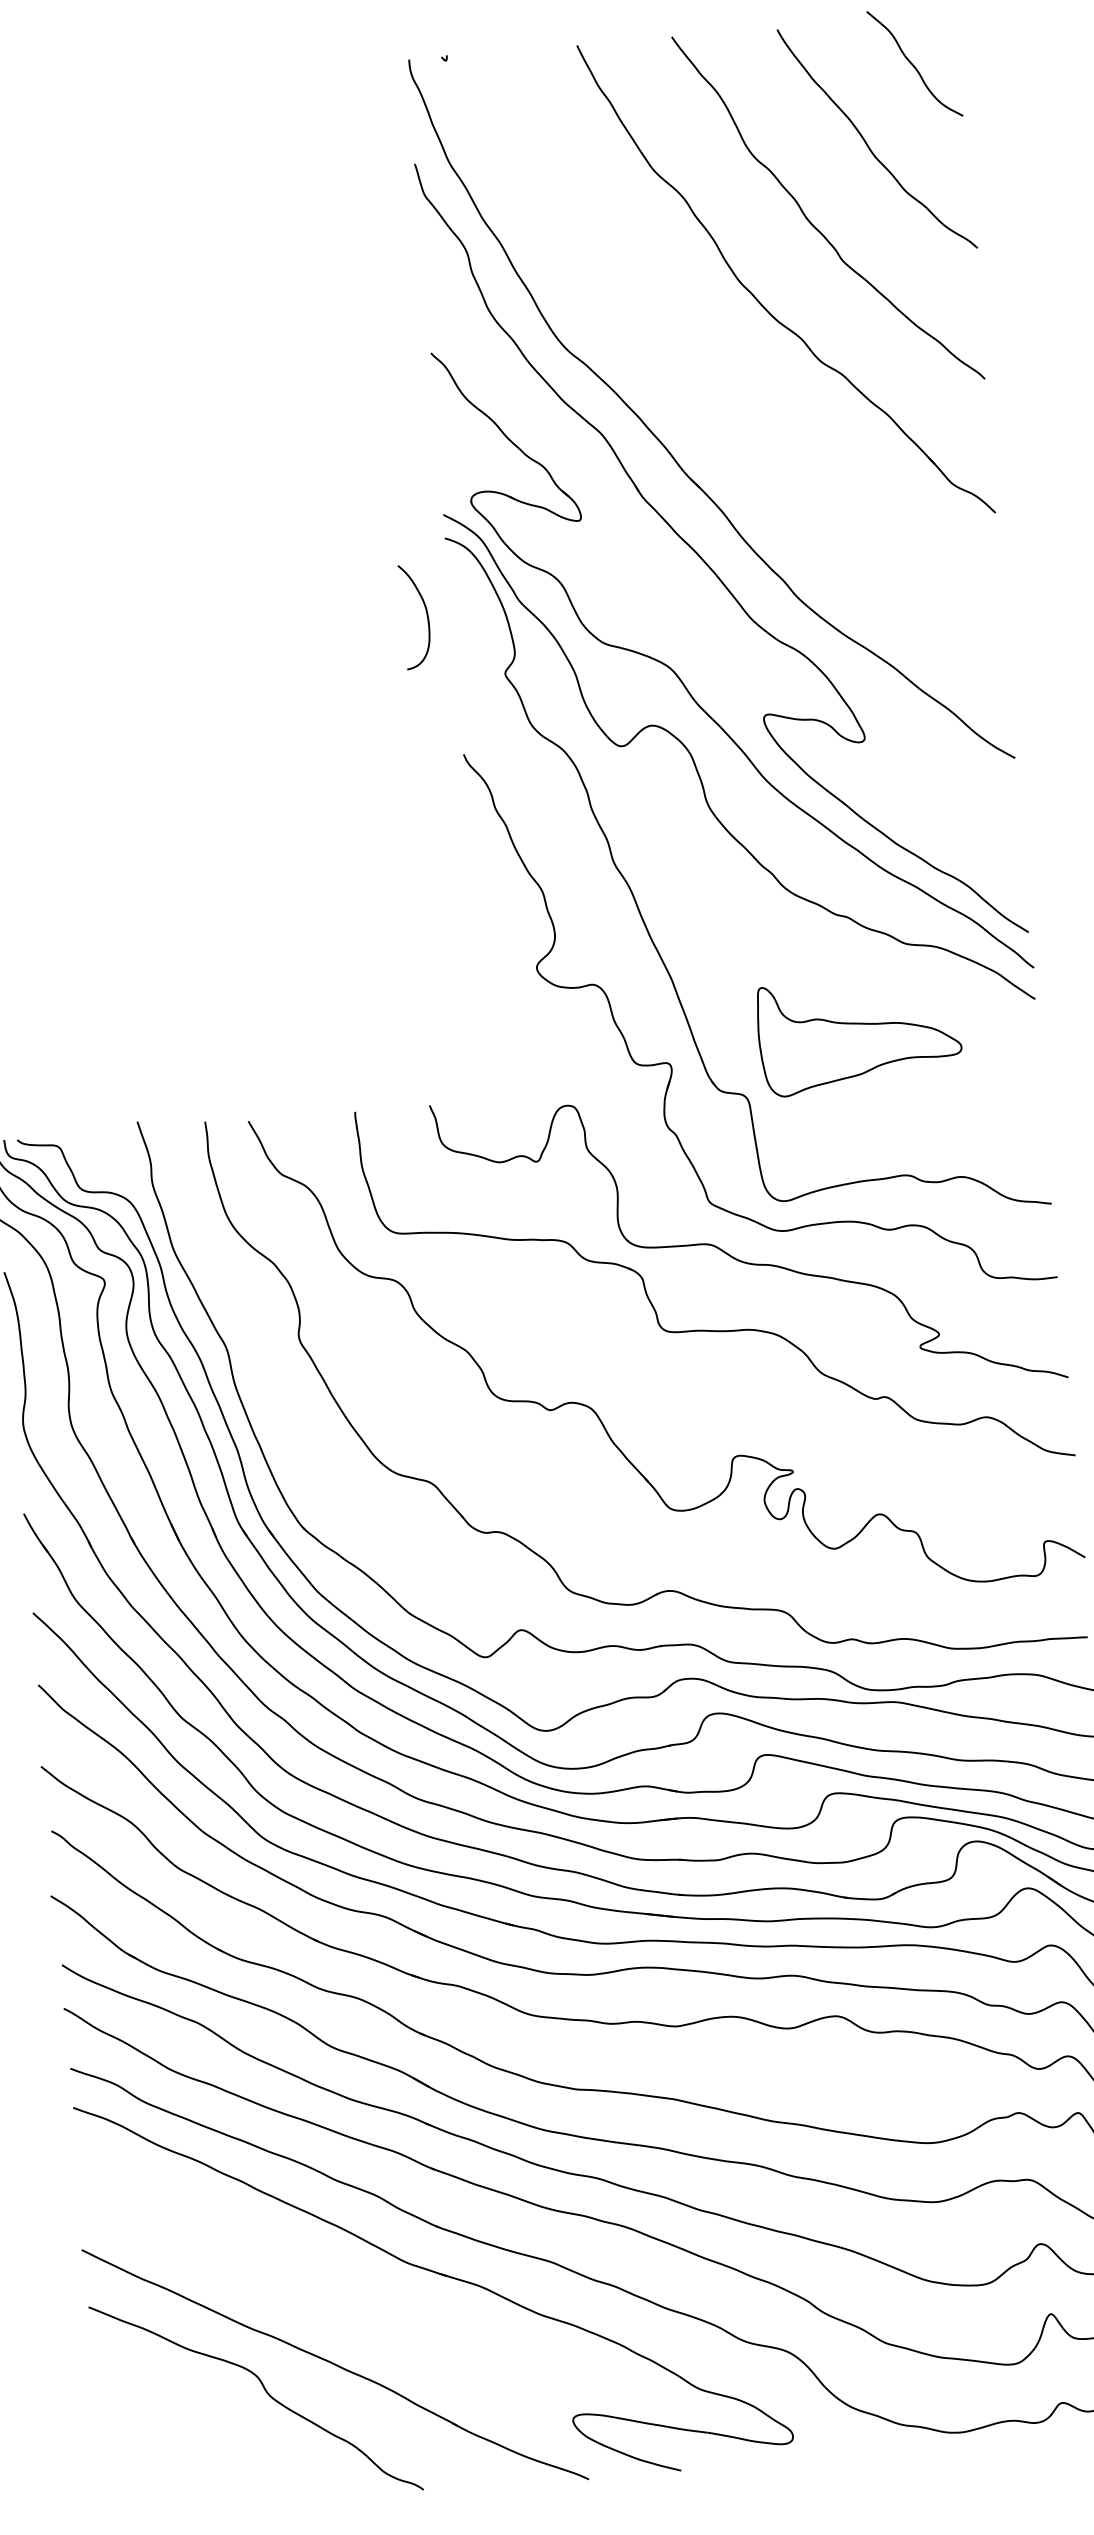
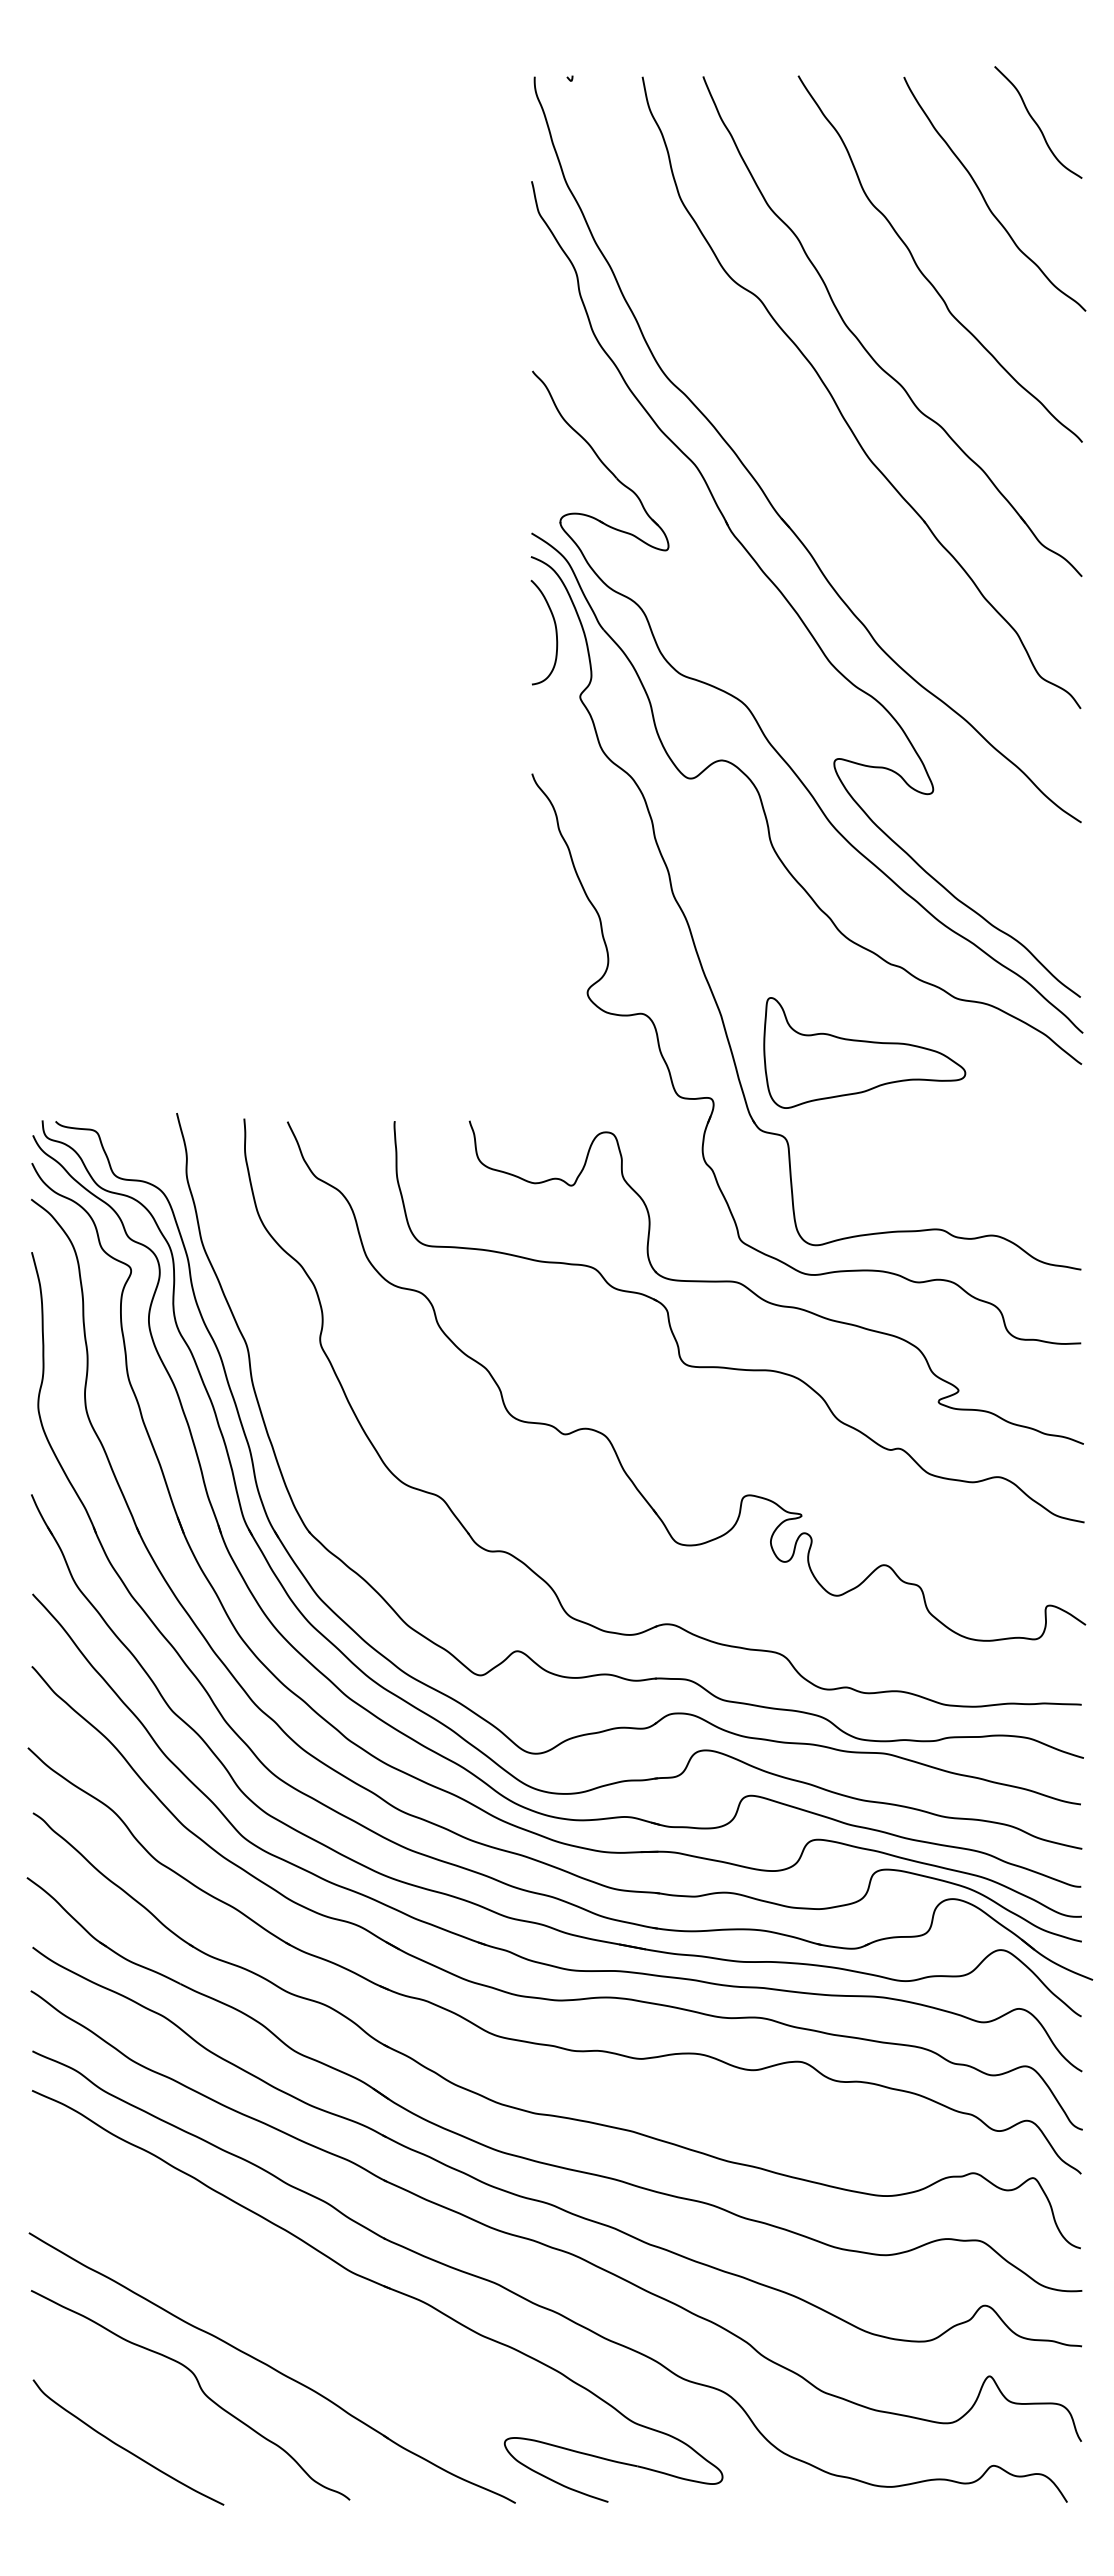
part: (737, 361) -> (837, 404), added
curve: (426, 615) -> (555, 632), moved
part: (859, 1034) -> (864, 1052), moved
curve: (195, 2456) -> (125, 2448), added

